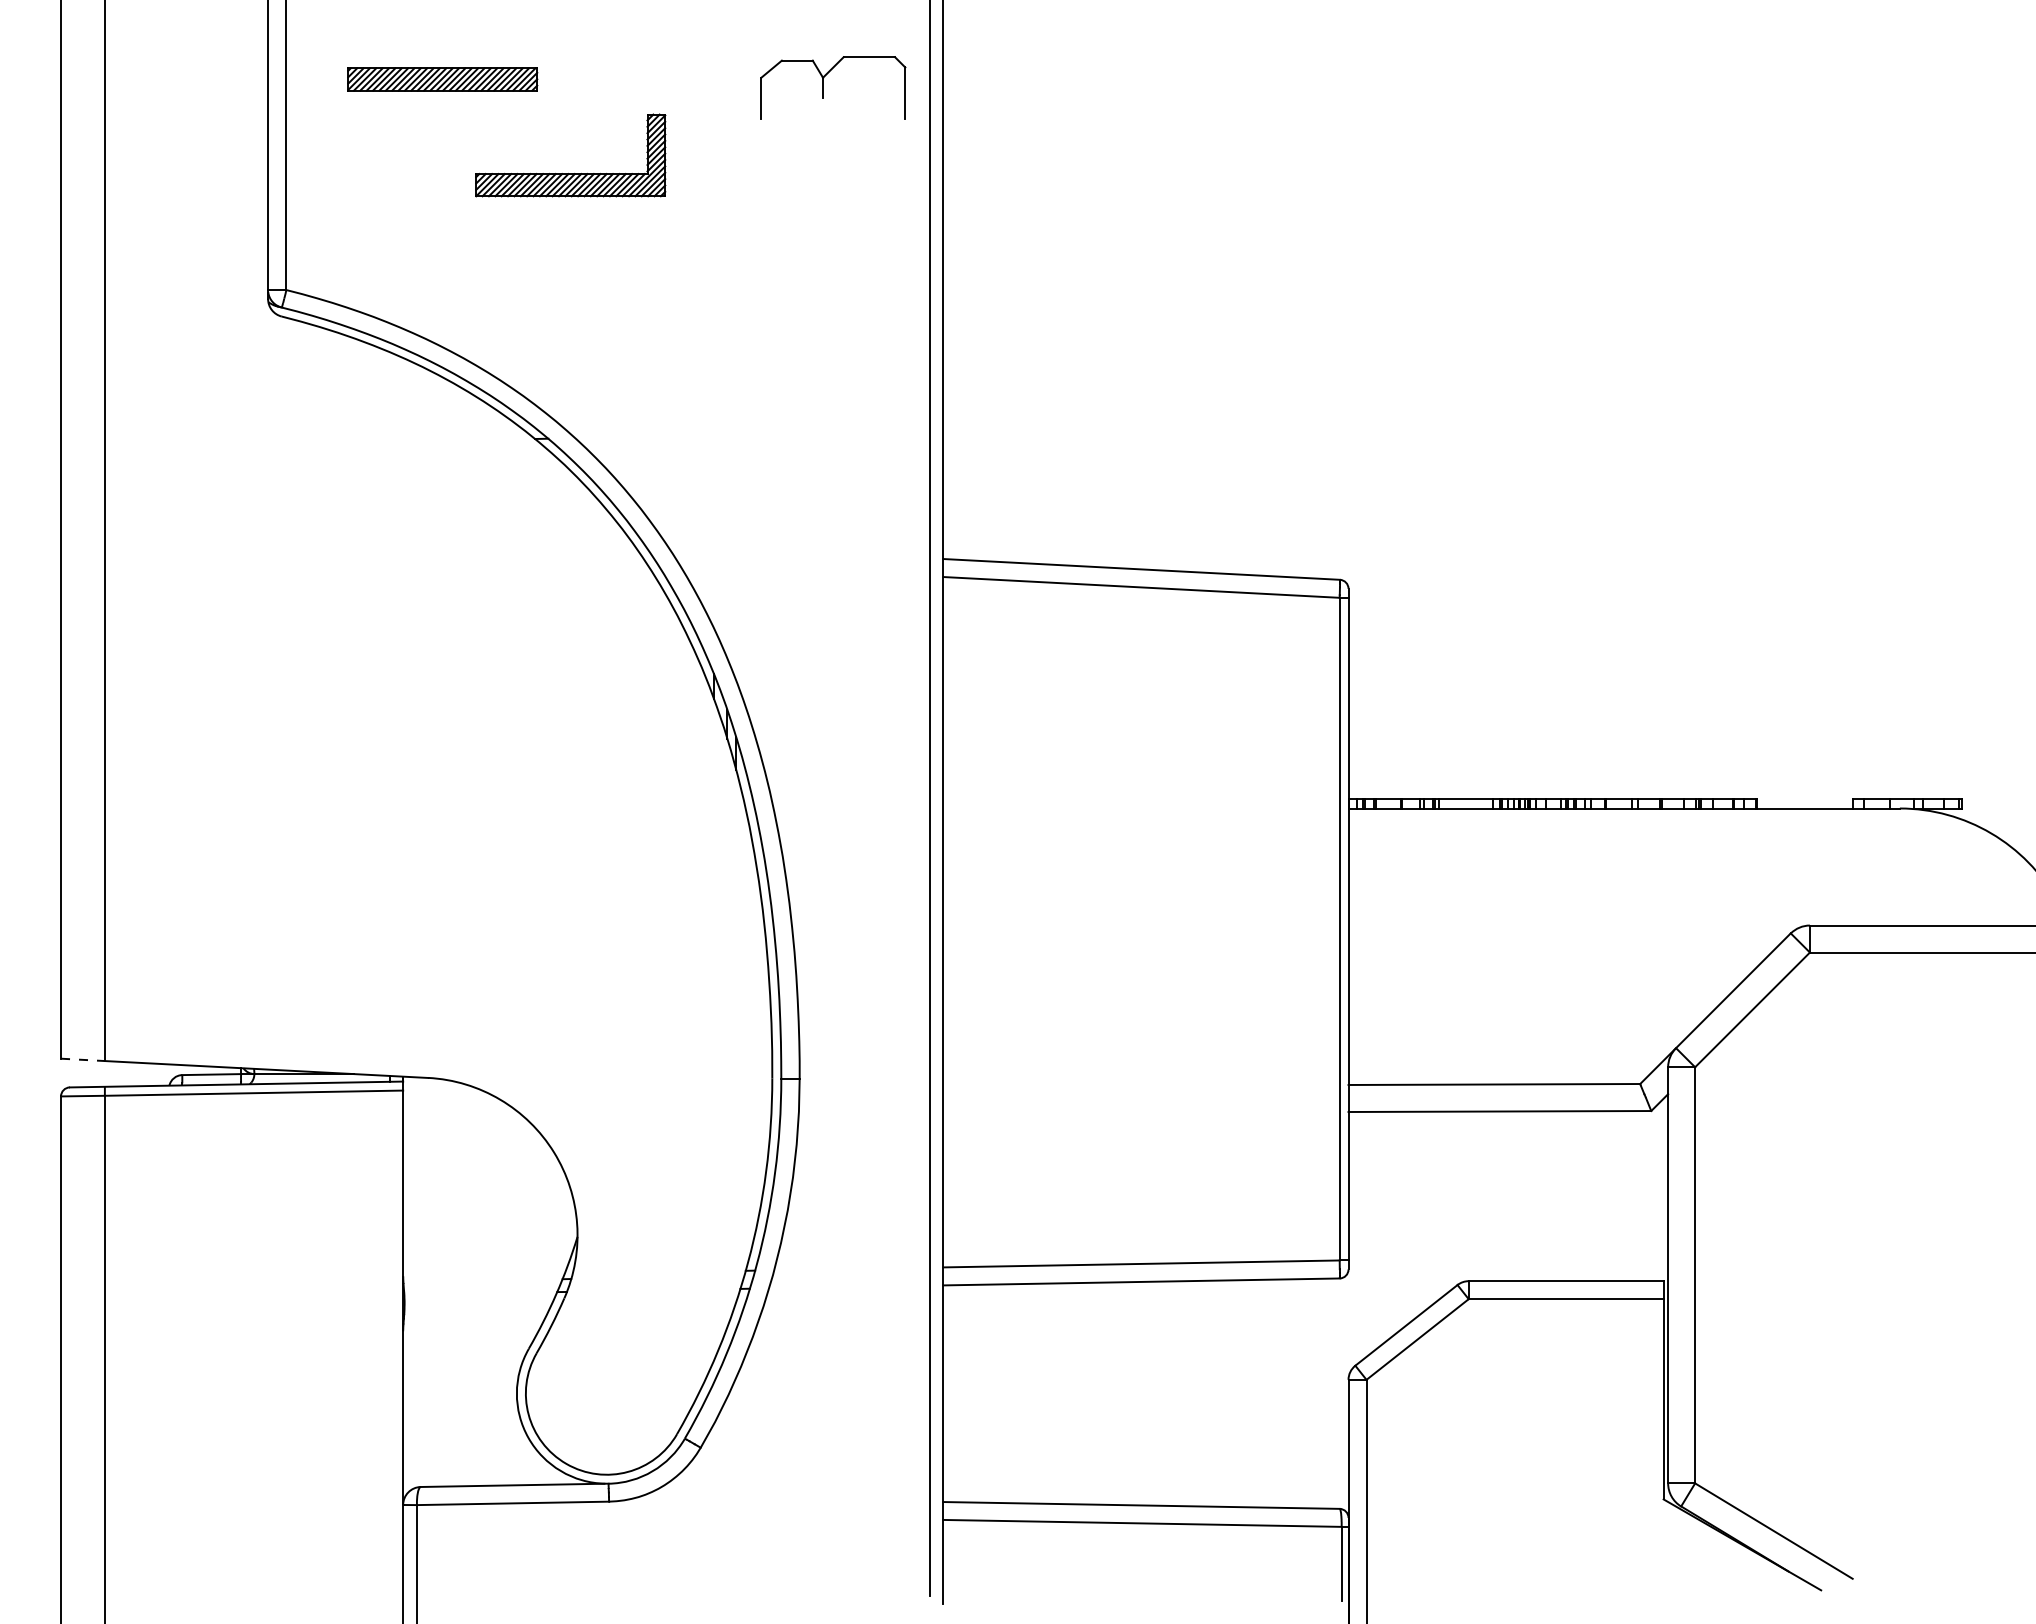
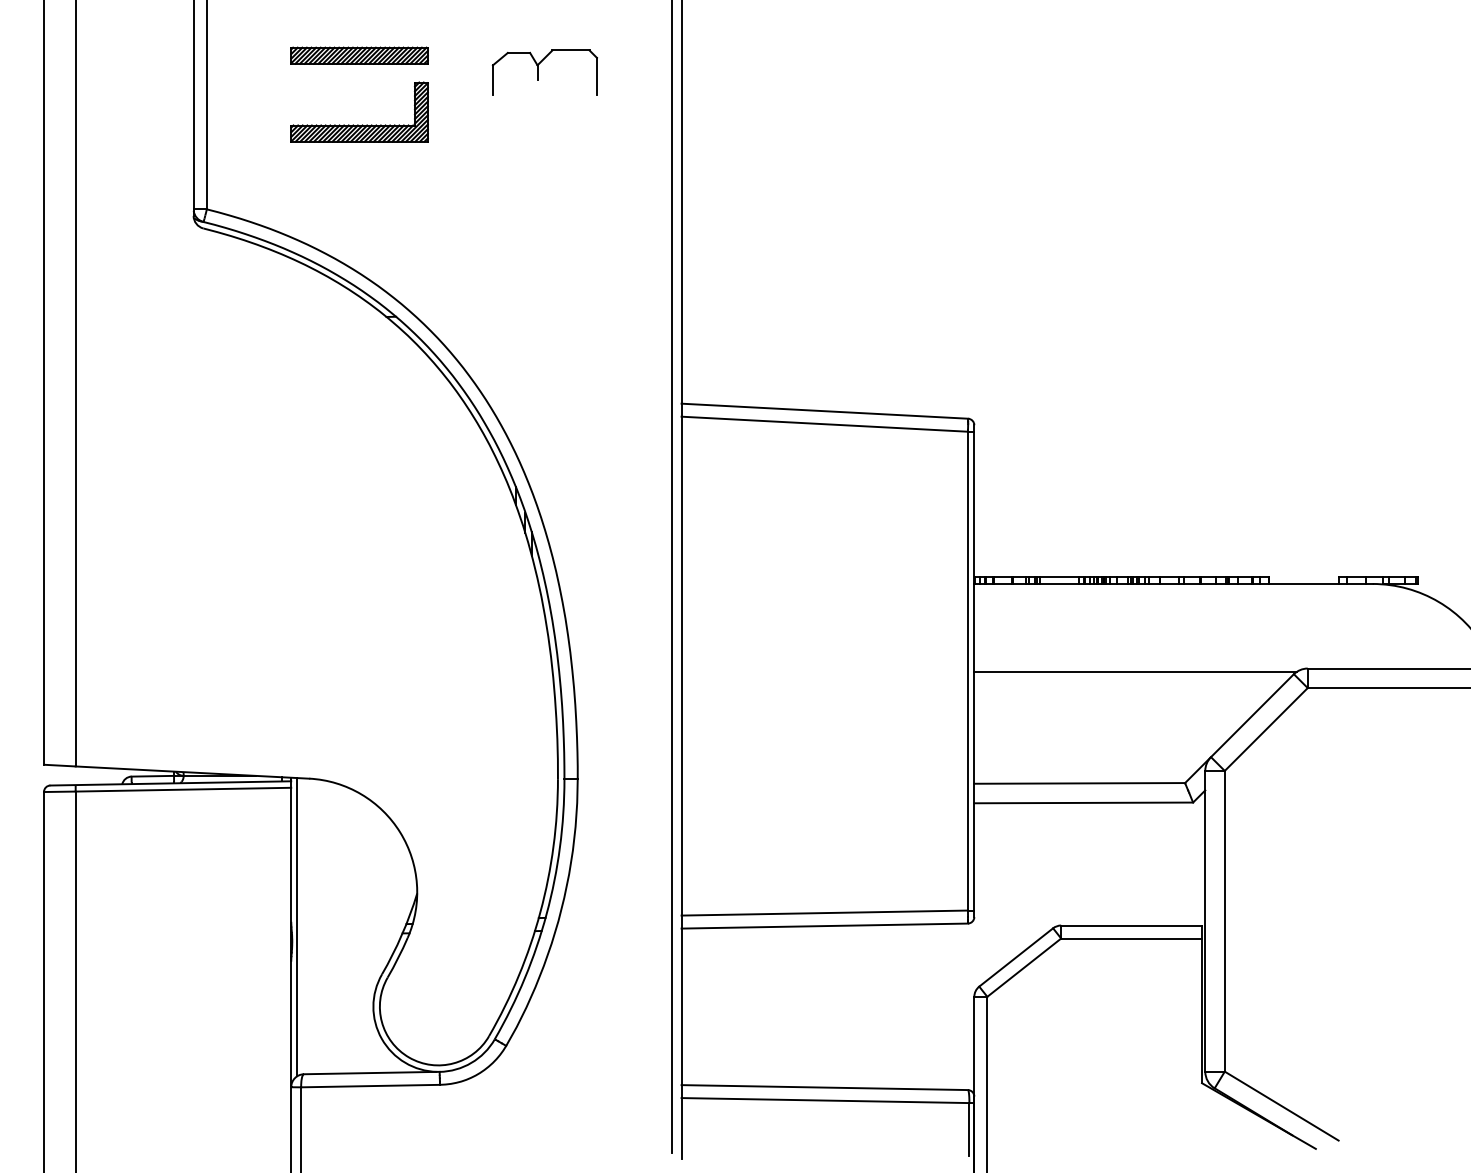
part: (442, 79) -> (359, 55), moved
part: (823, 87) -> (537, 72), moved
part: (570, 173) -> (359, 125), moved
line: (1571, 930) -> (1135, 672), added
line: (82, 1059) -> (59, 765), dashed -> solid
line: (411, 1283) -> (297, 927), added

